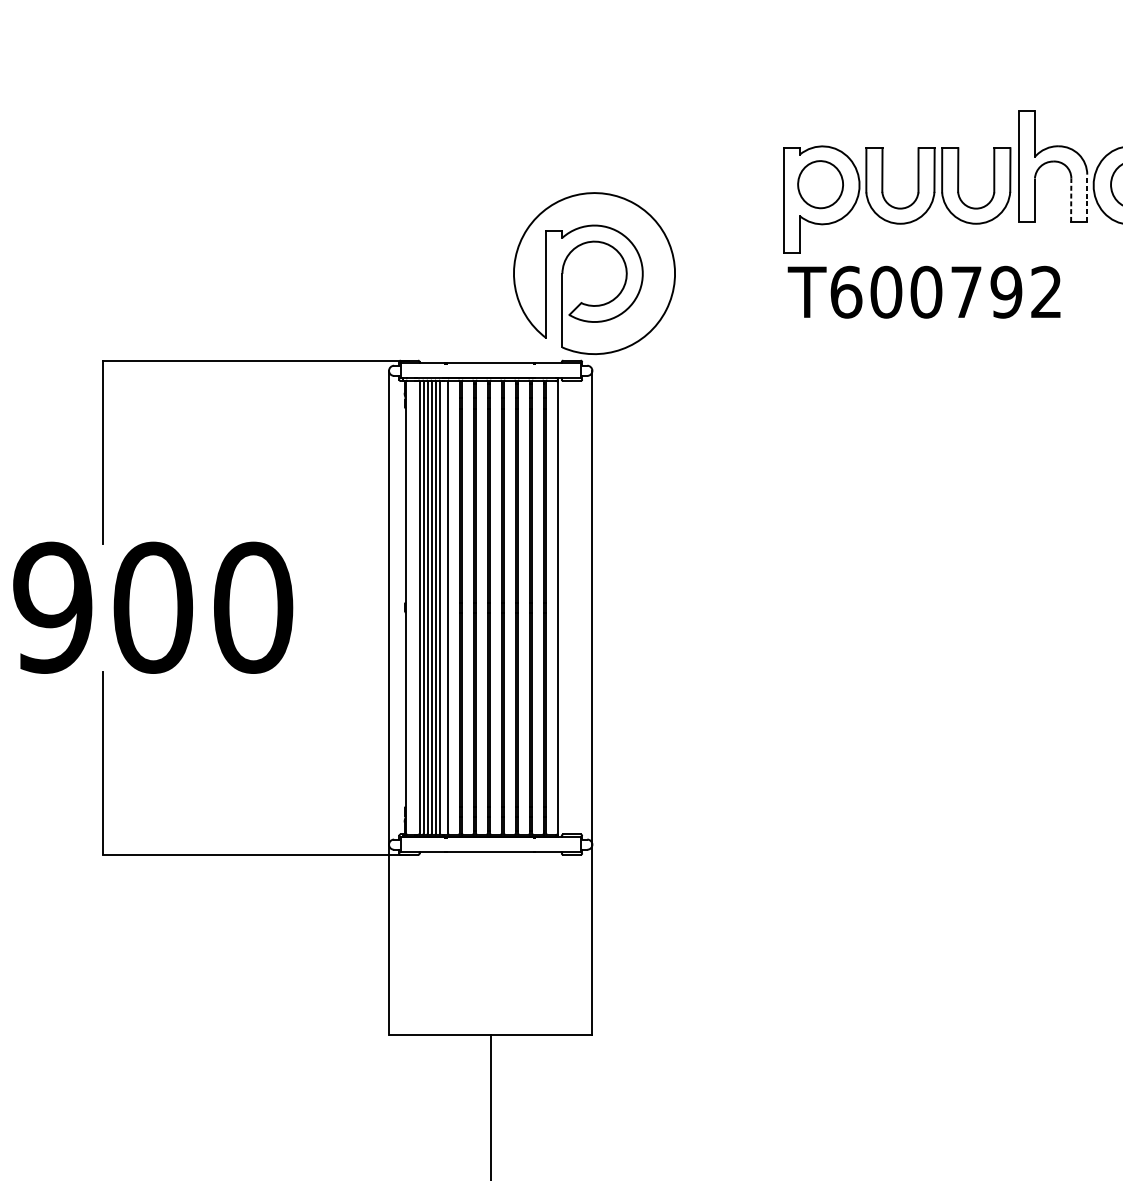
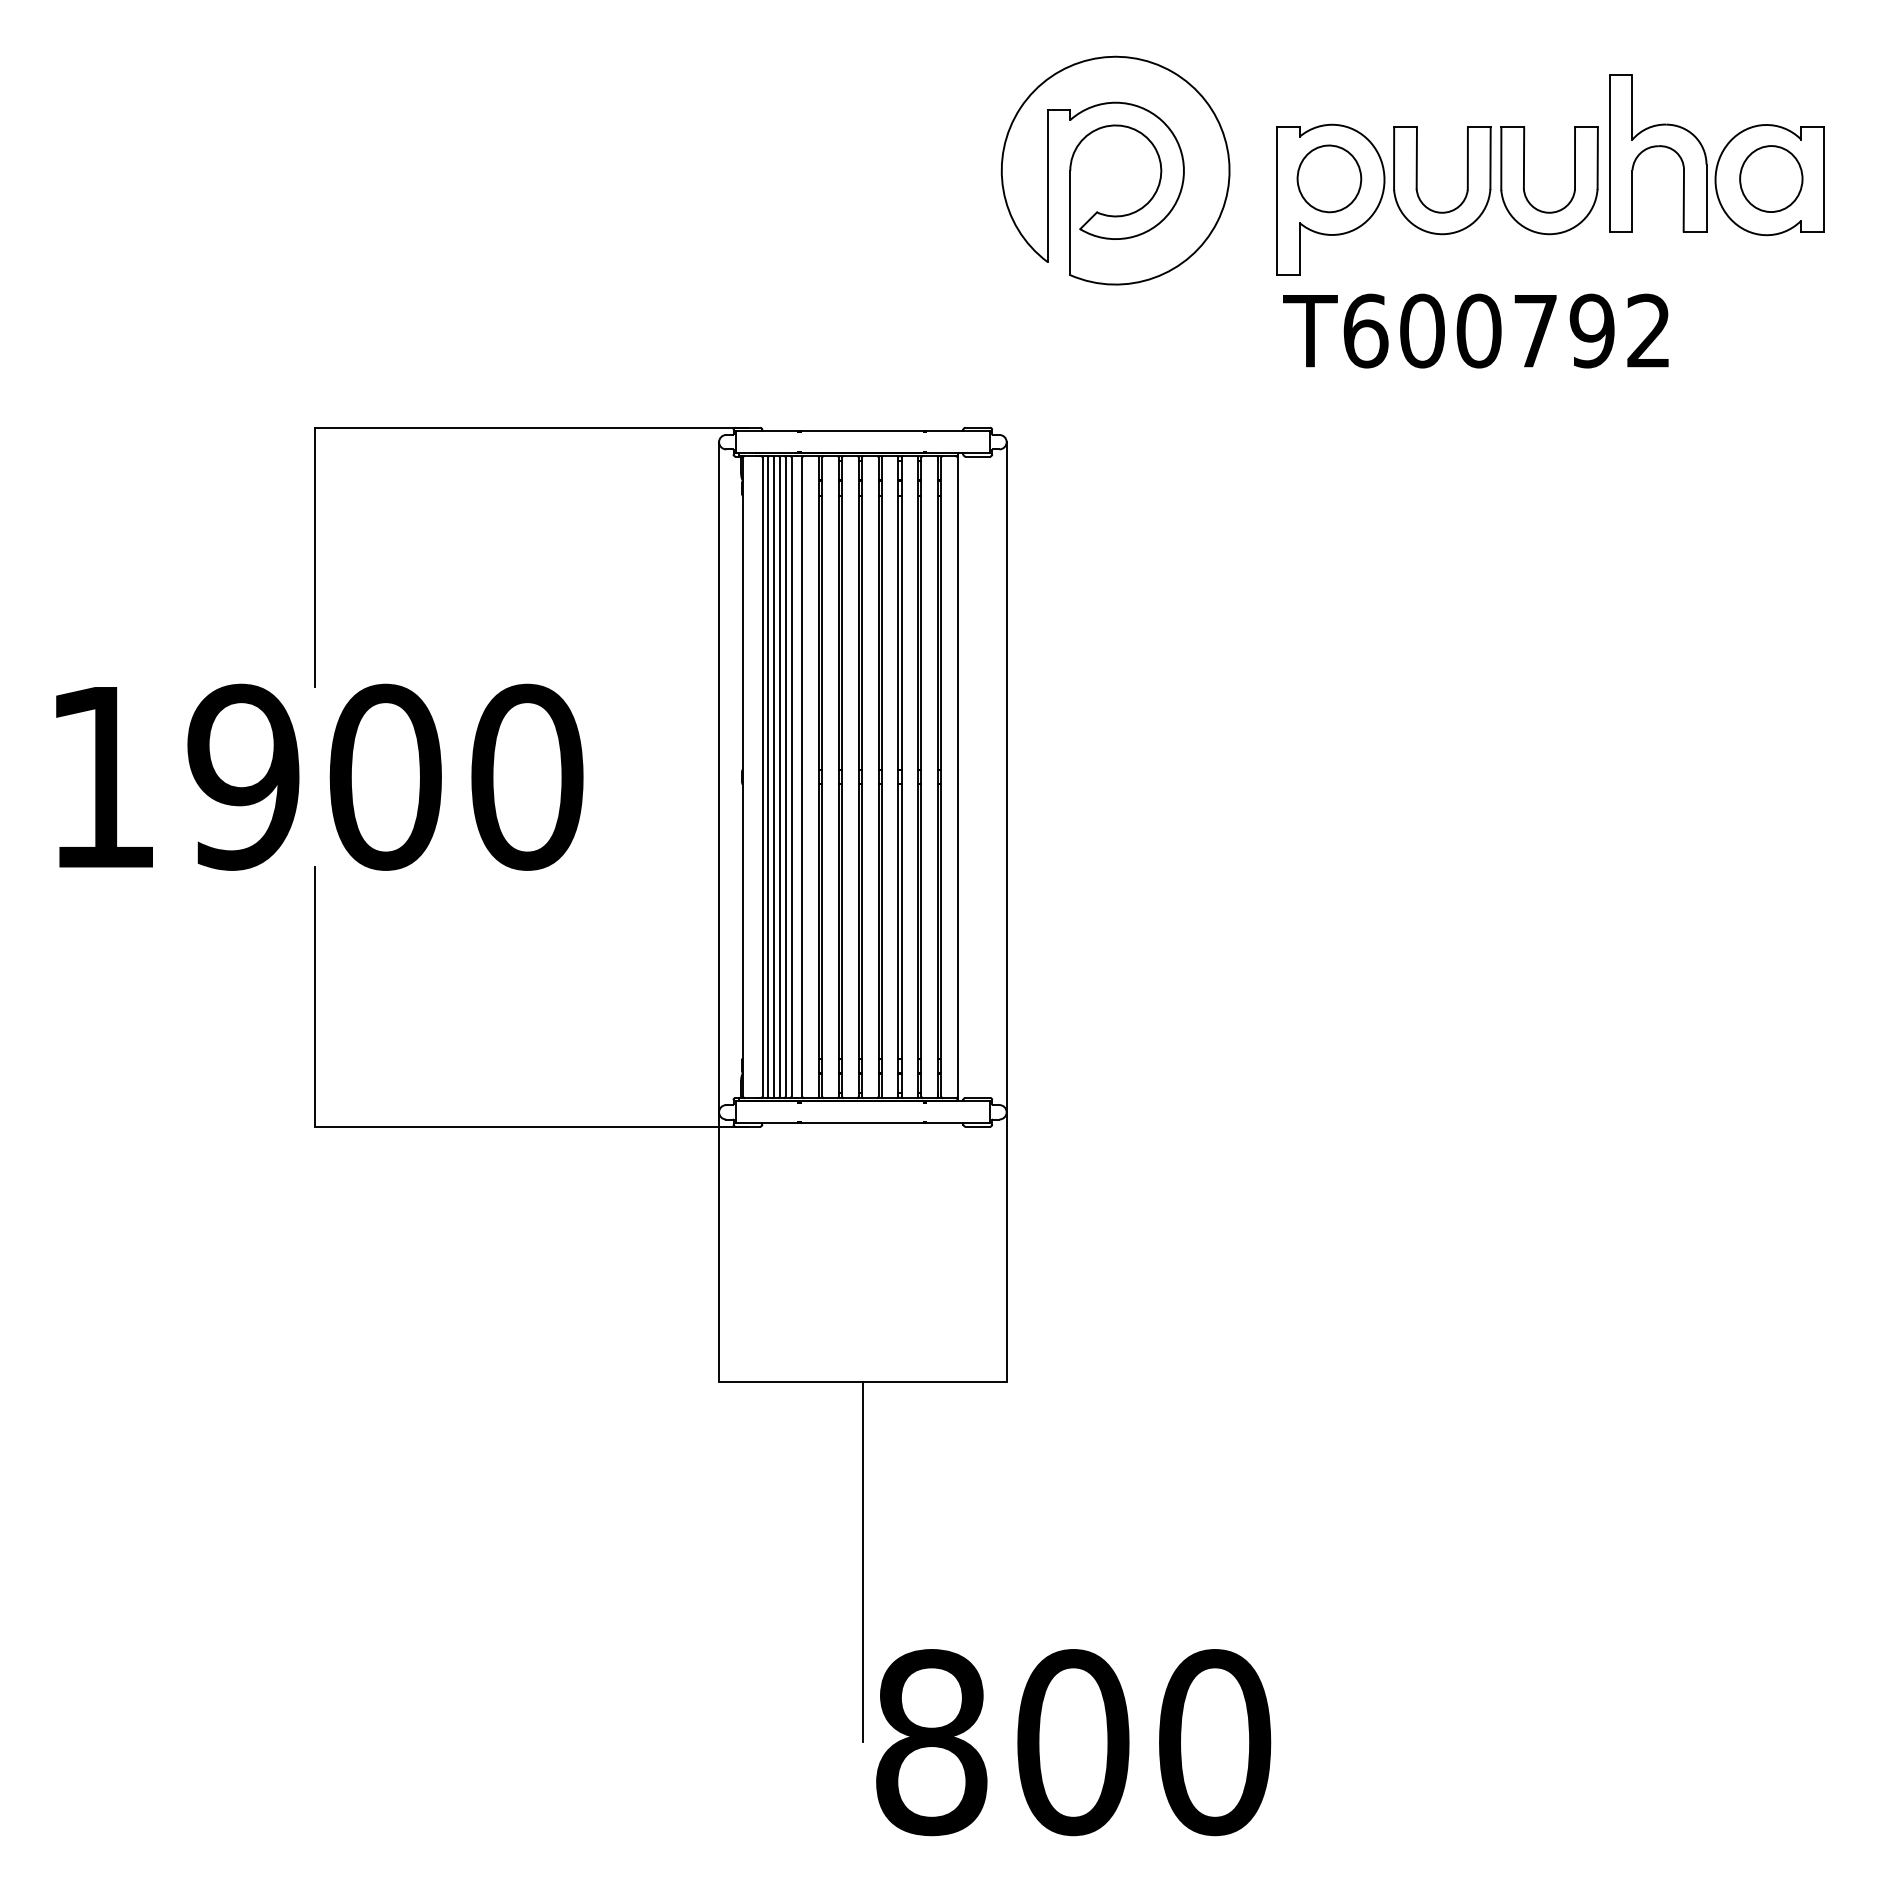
line: (1087, 197) -> (1706, 197), dashed -> solid
line: (1070, 199) -> (1683, 200), dashed -> solid
part: (594, 273) -> (1115, 170), moved

